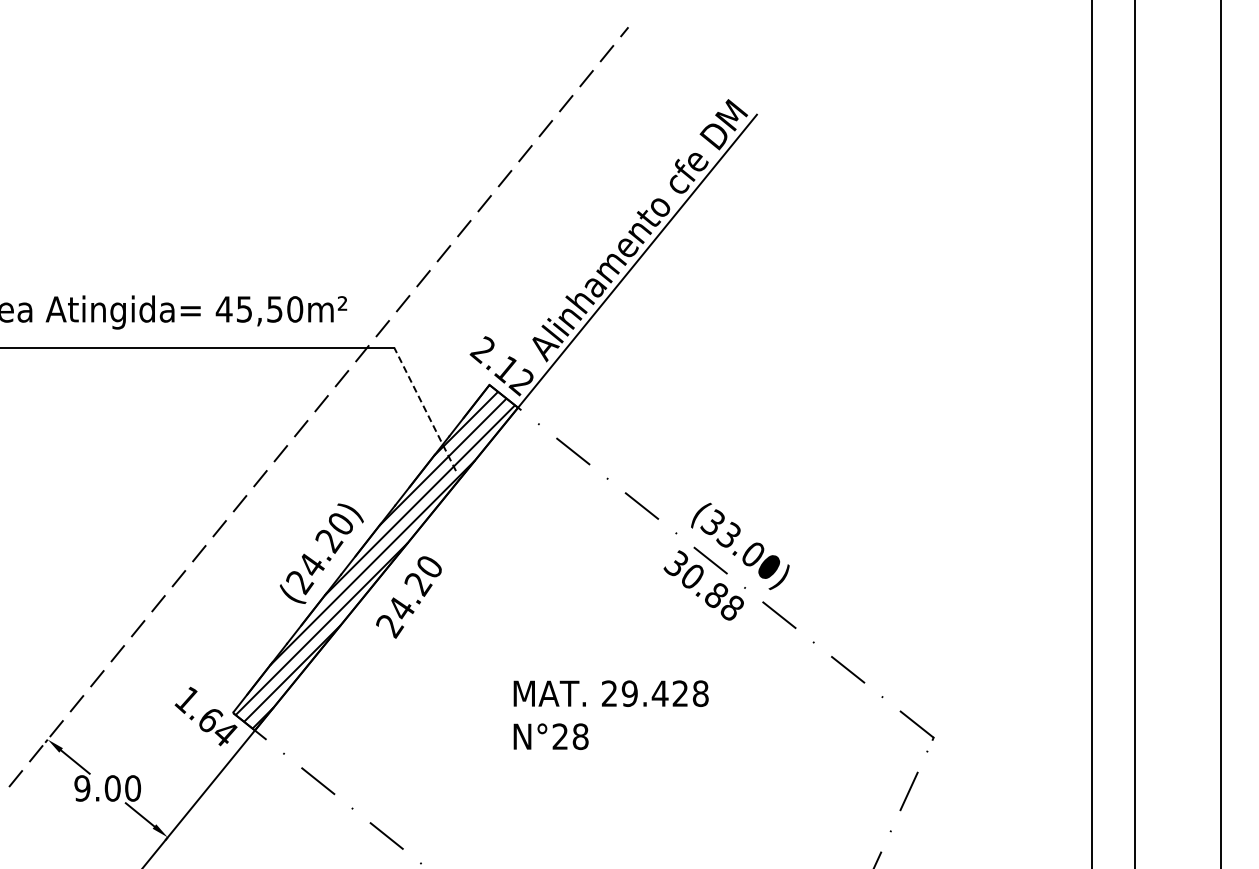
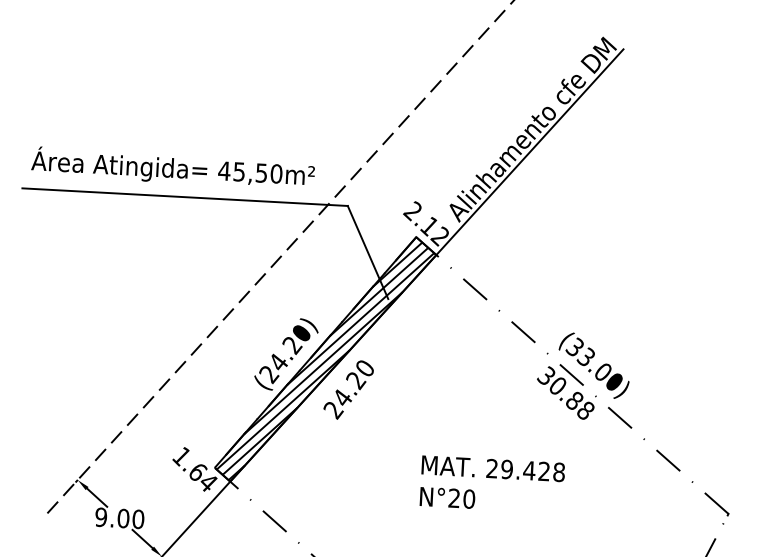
line: (425, 409) -> (368, 252), dashed -> solid
text: (580, 736) -> (469, 499), N°28 -> N°20

